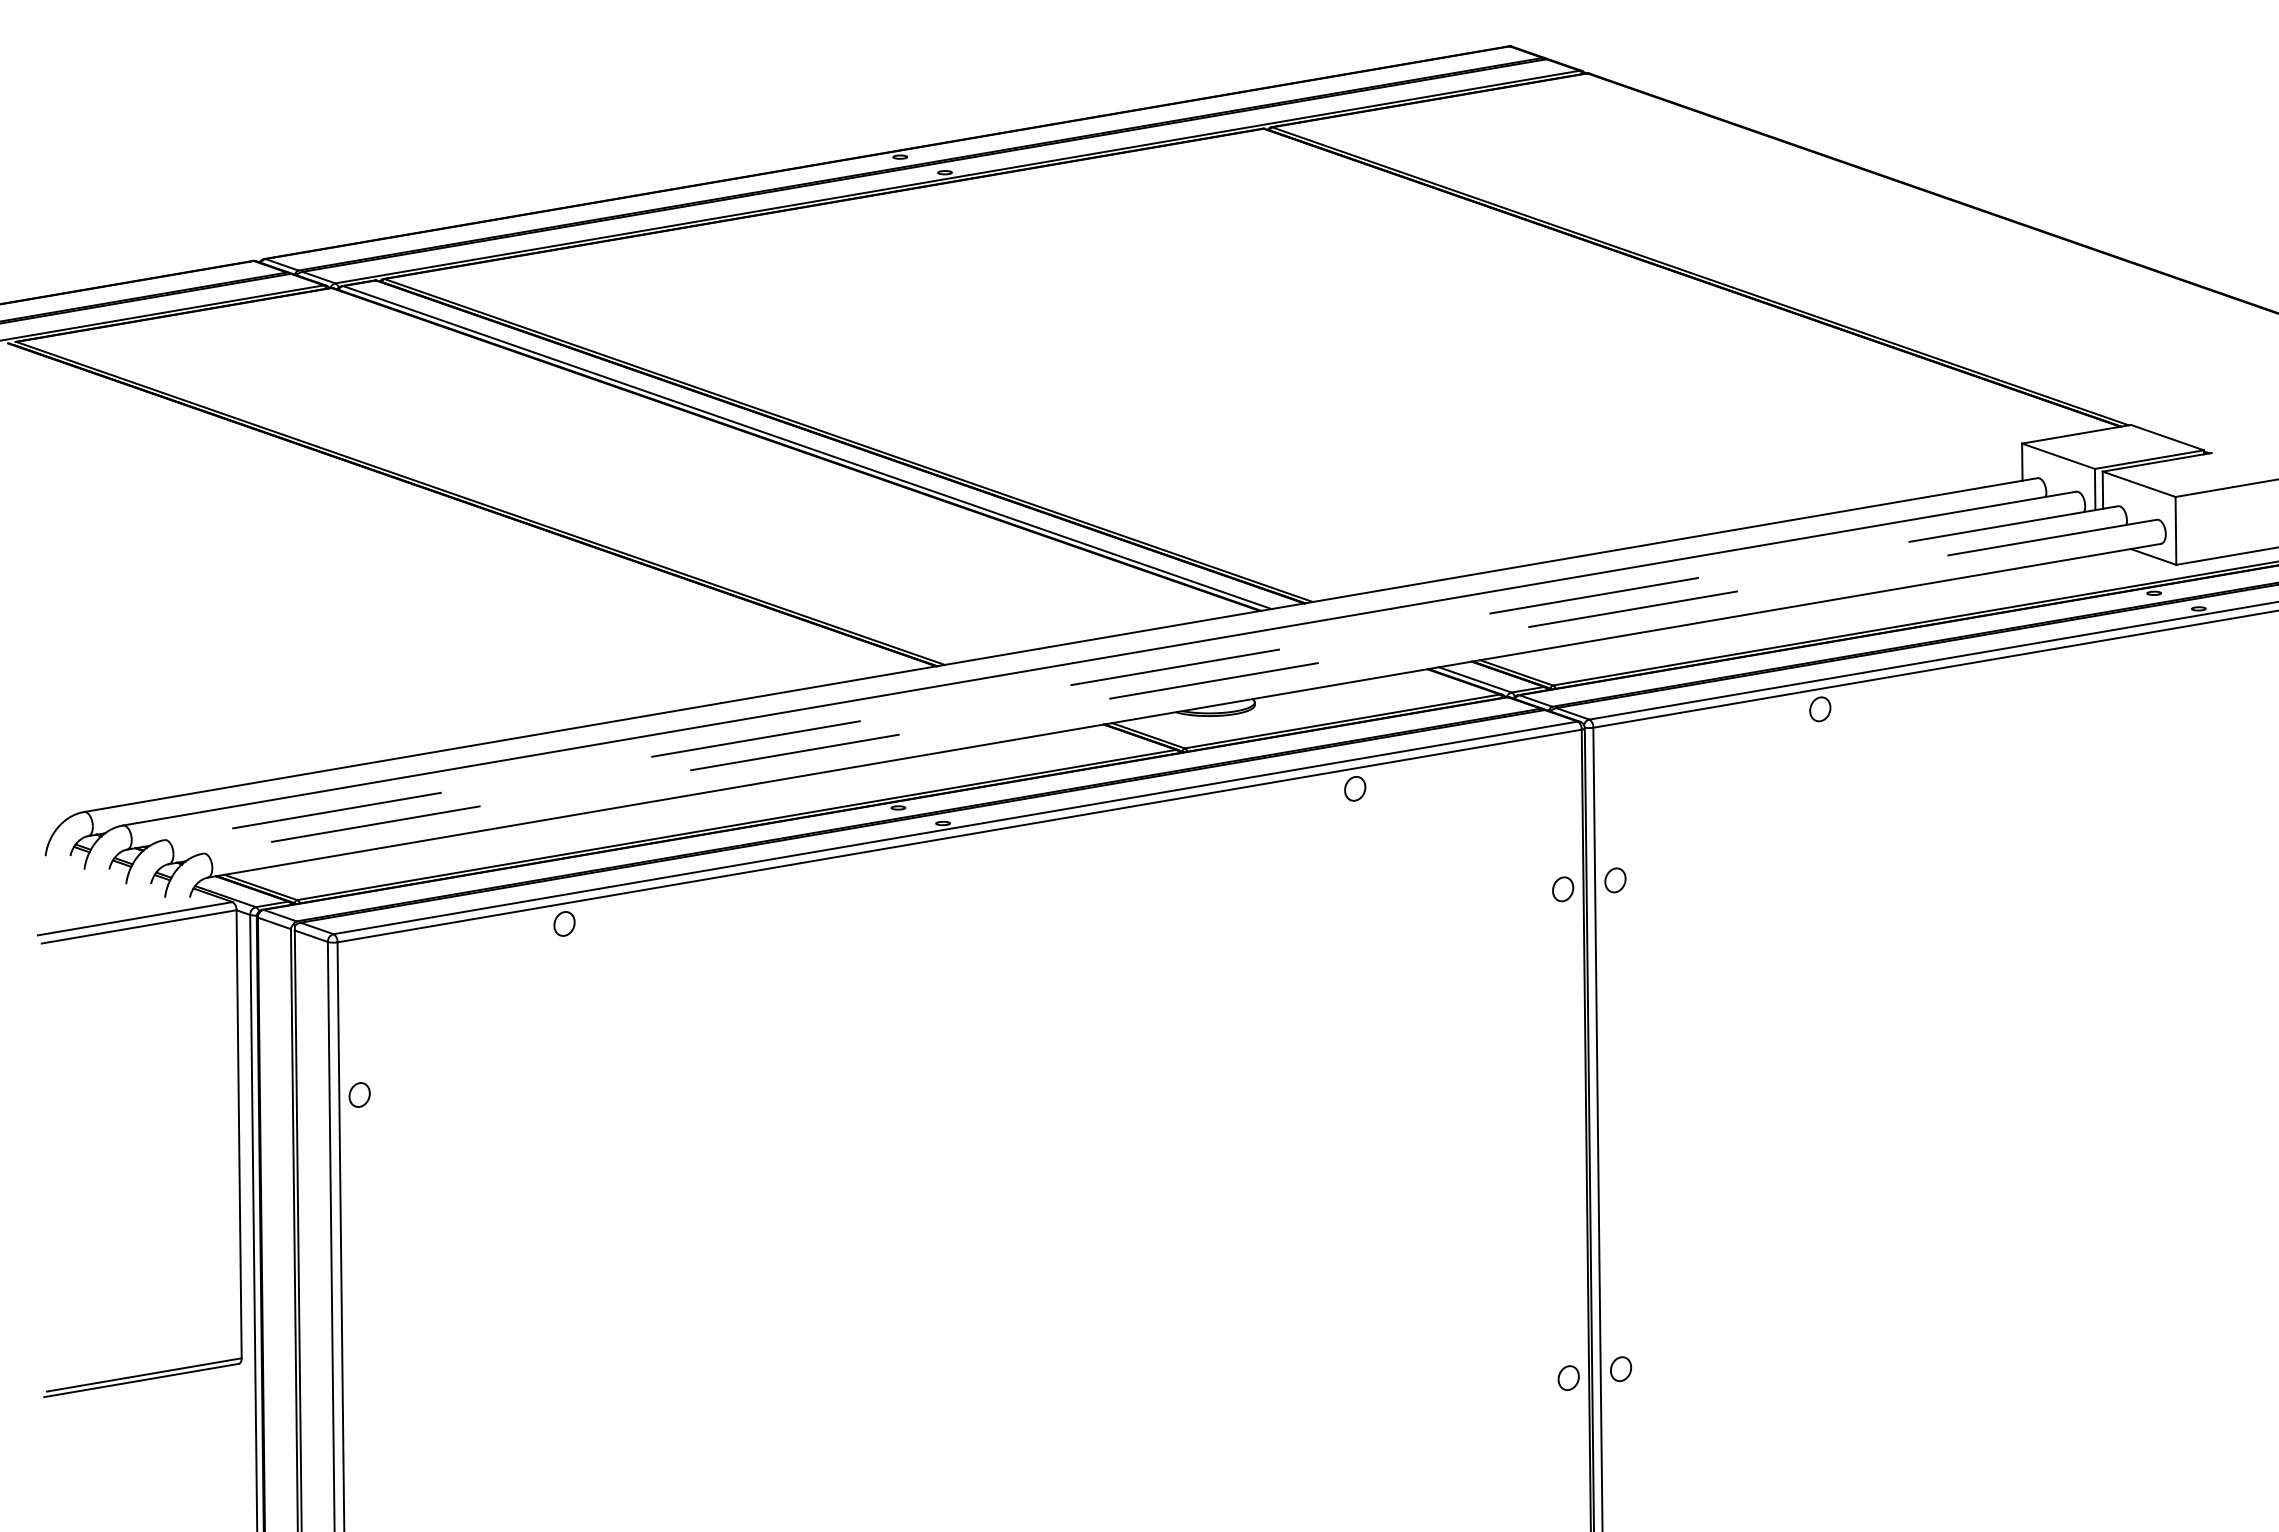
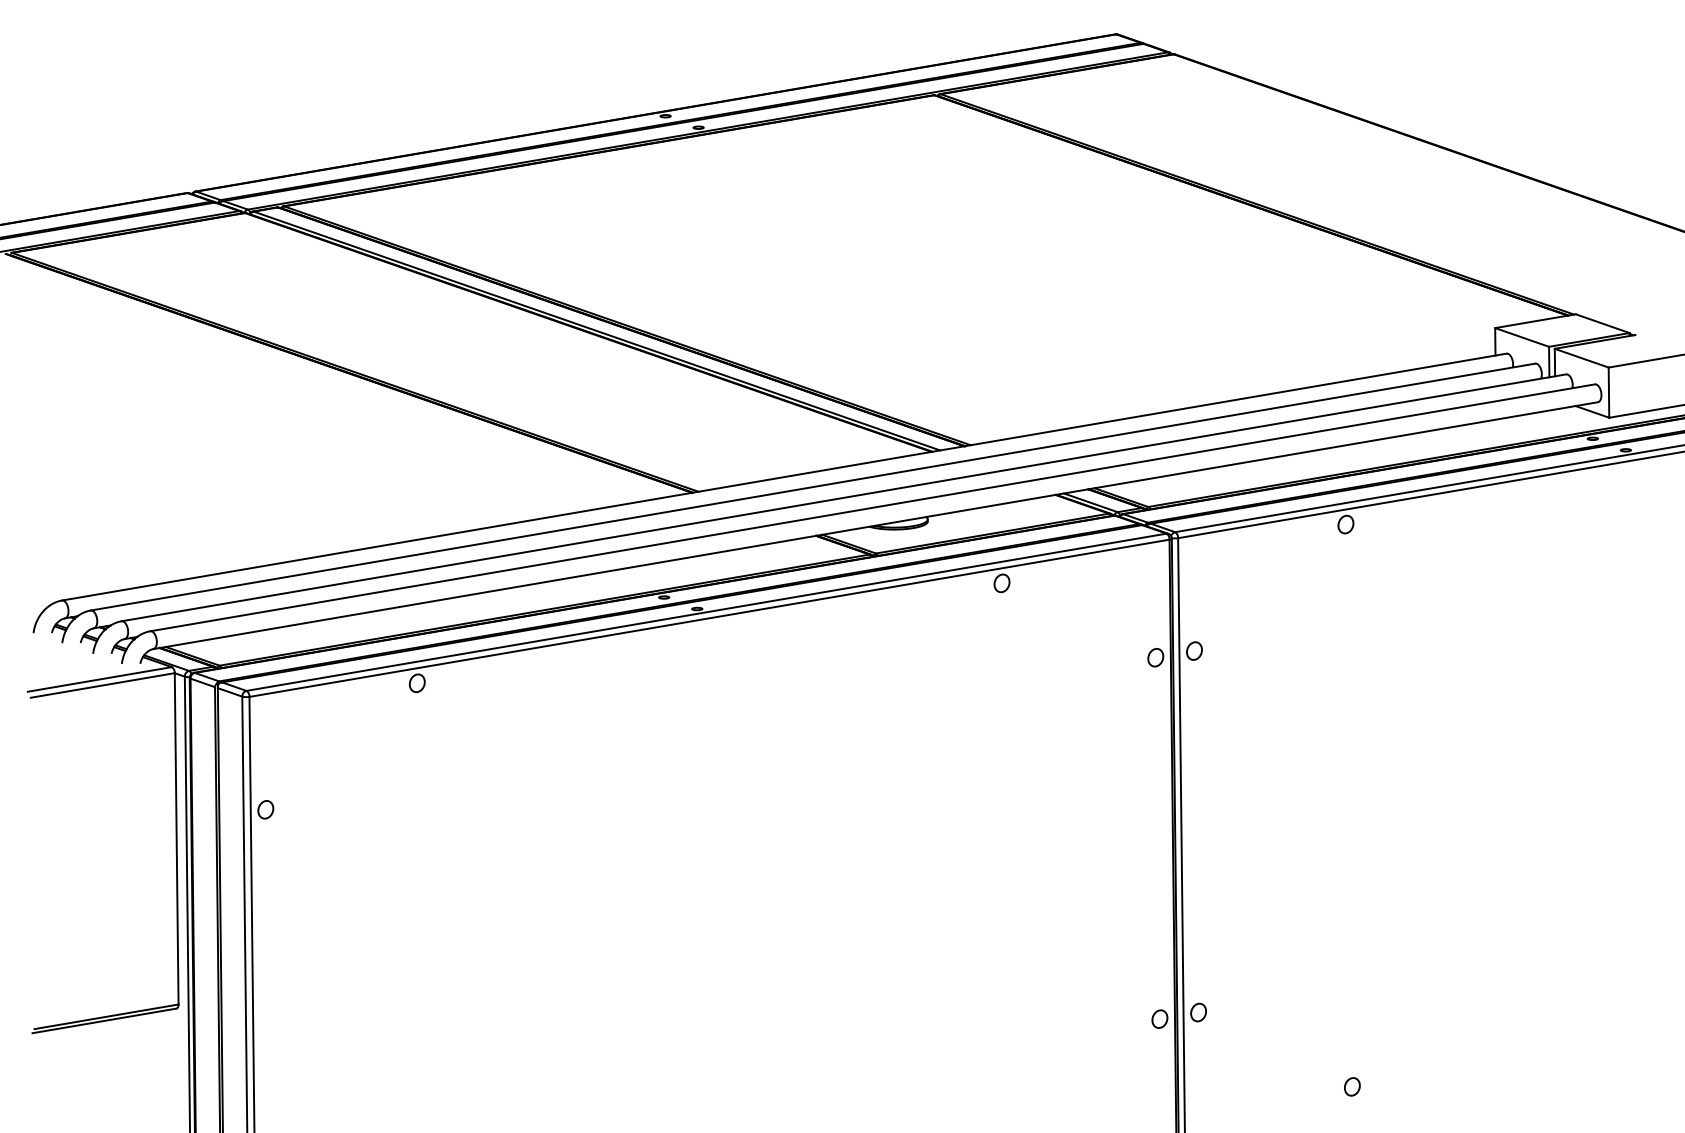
line: (1141, 673) -> (843, 498), dashed -> solid
line: (1180, 686) -> (872, 507), dashed -> solid
part: (1828, 1469) -> (1352, 1086), added

